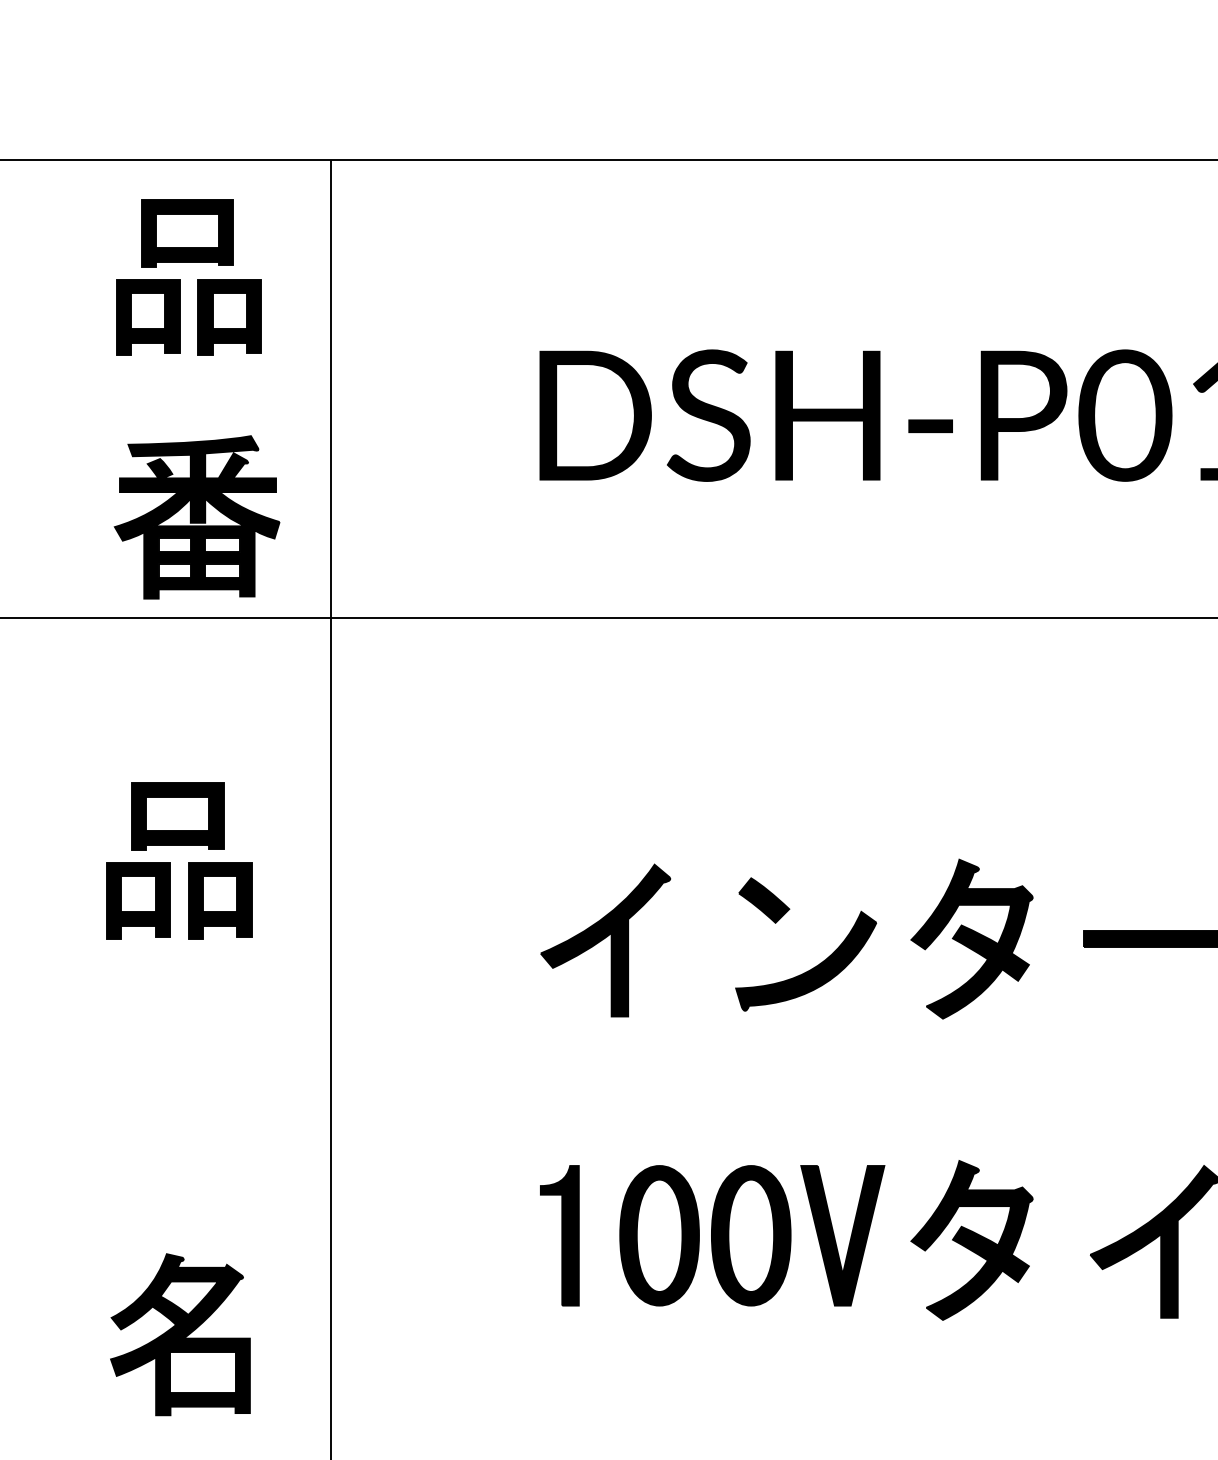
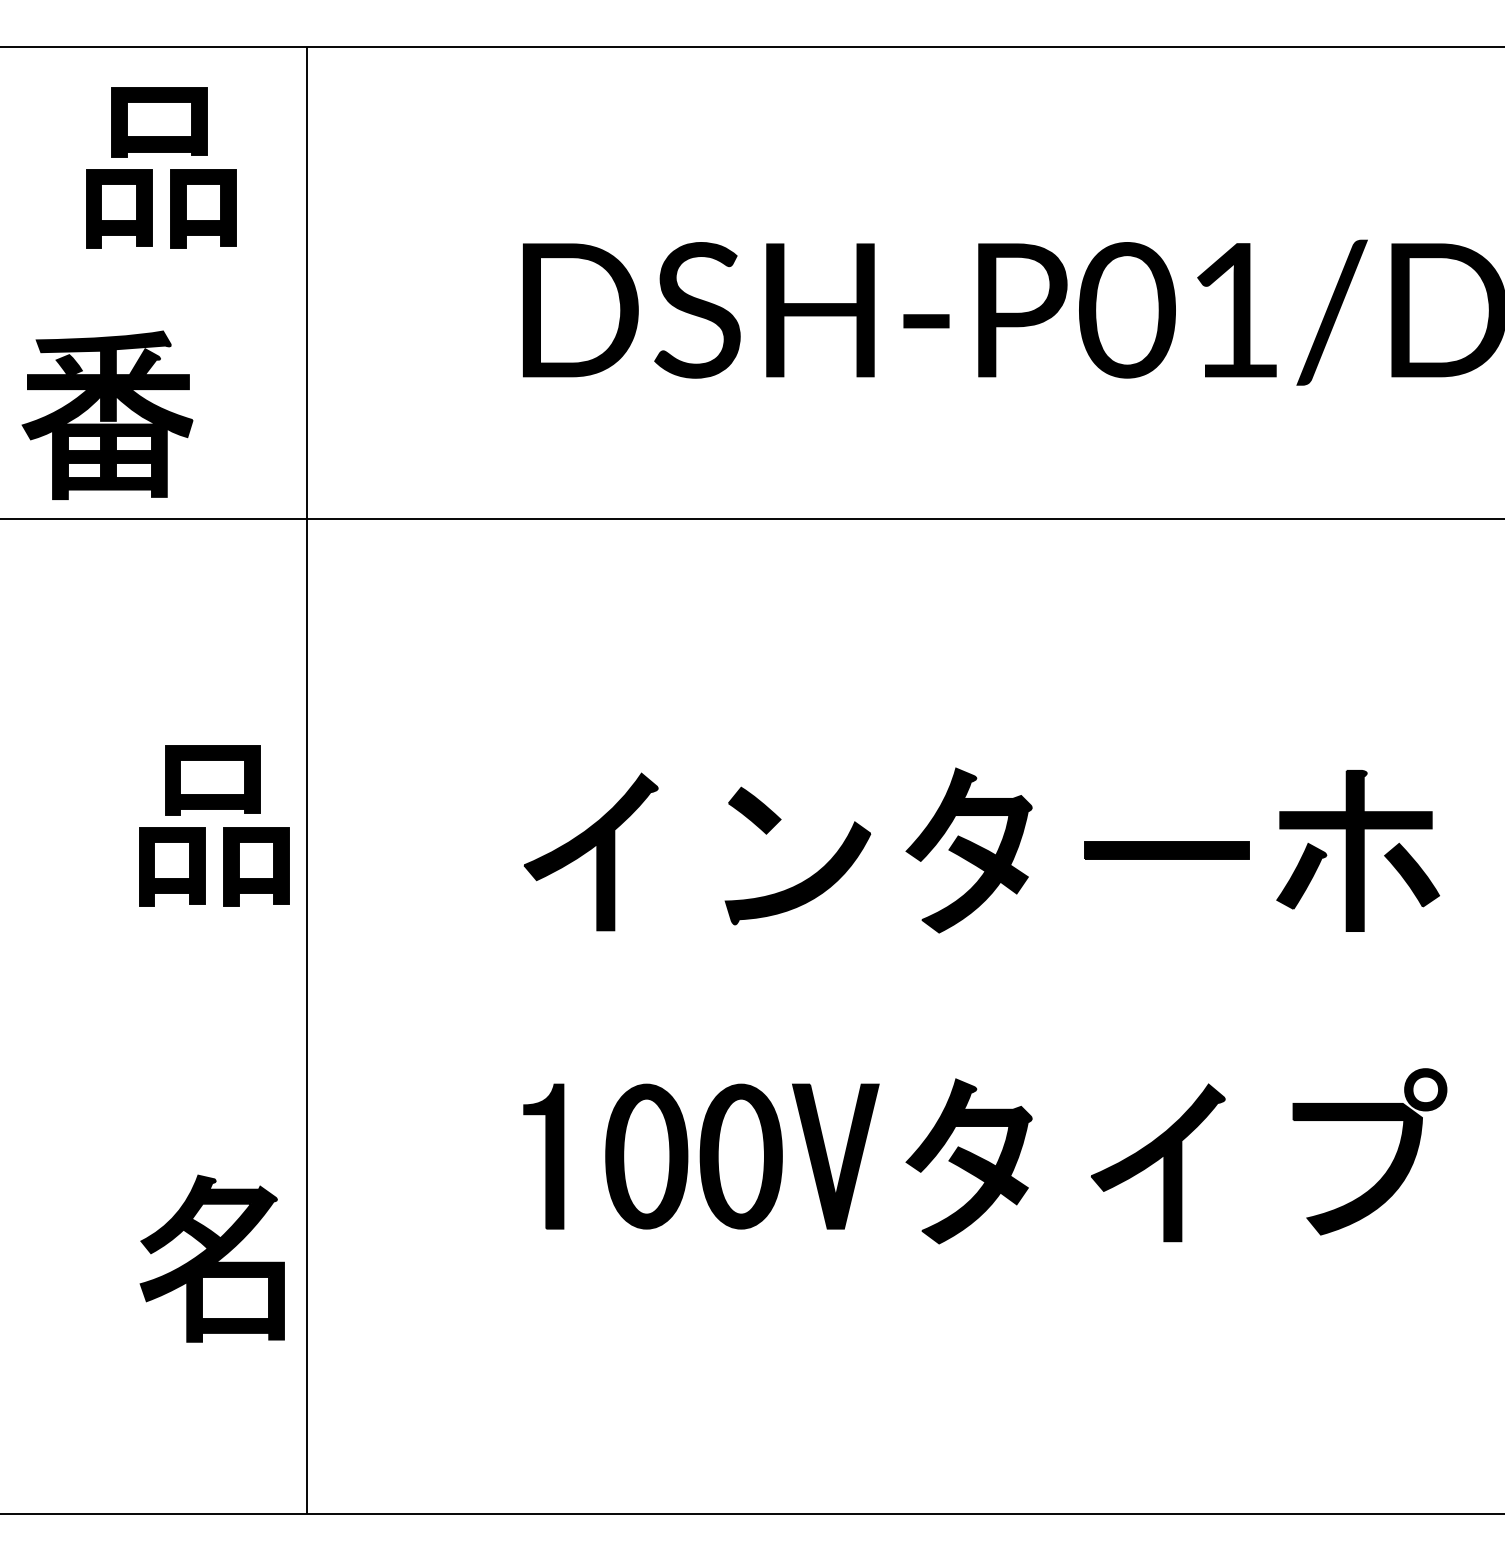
part: (197, 516) -> (107, 414), moved
part: (170, 862) -> (205, 827), moved
part: (179, 1334) -> (211, 1258), moved

